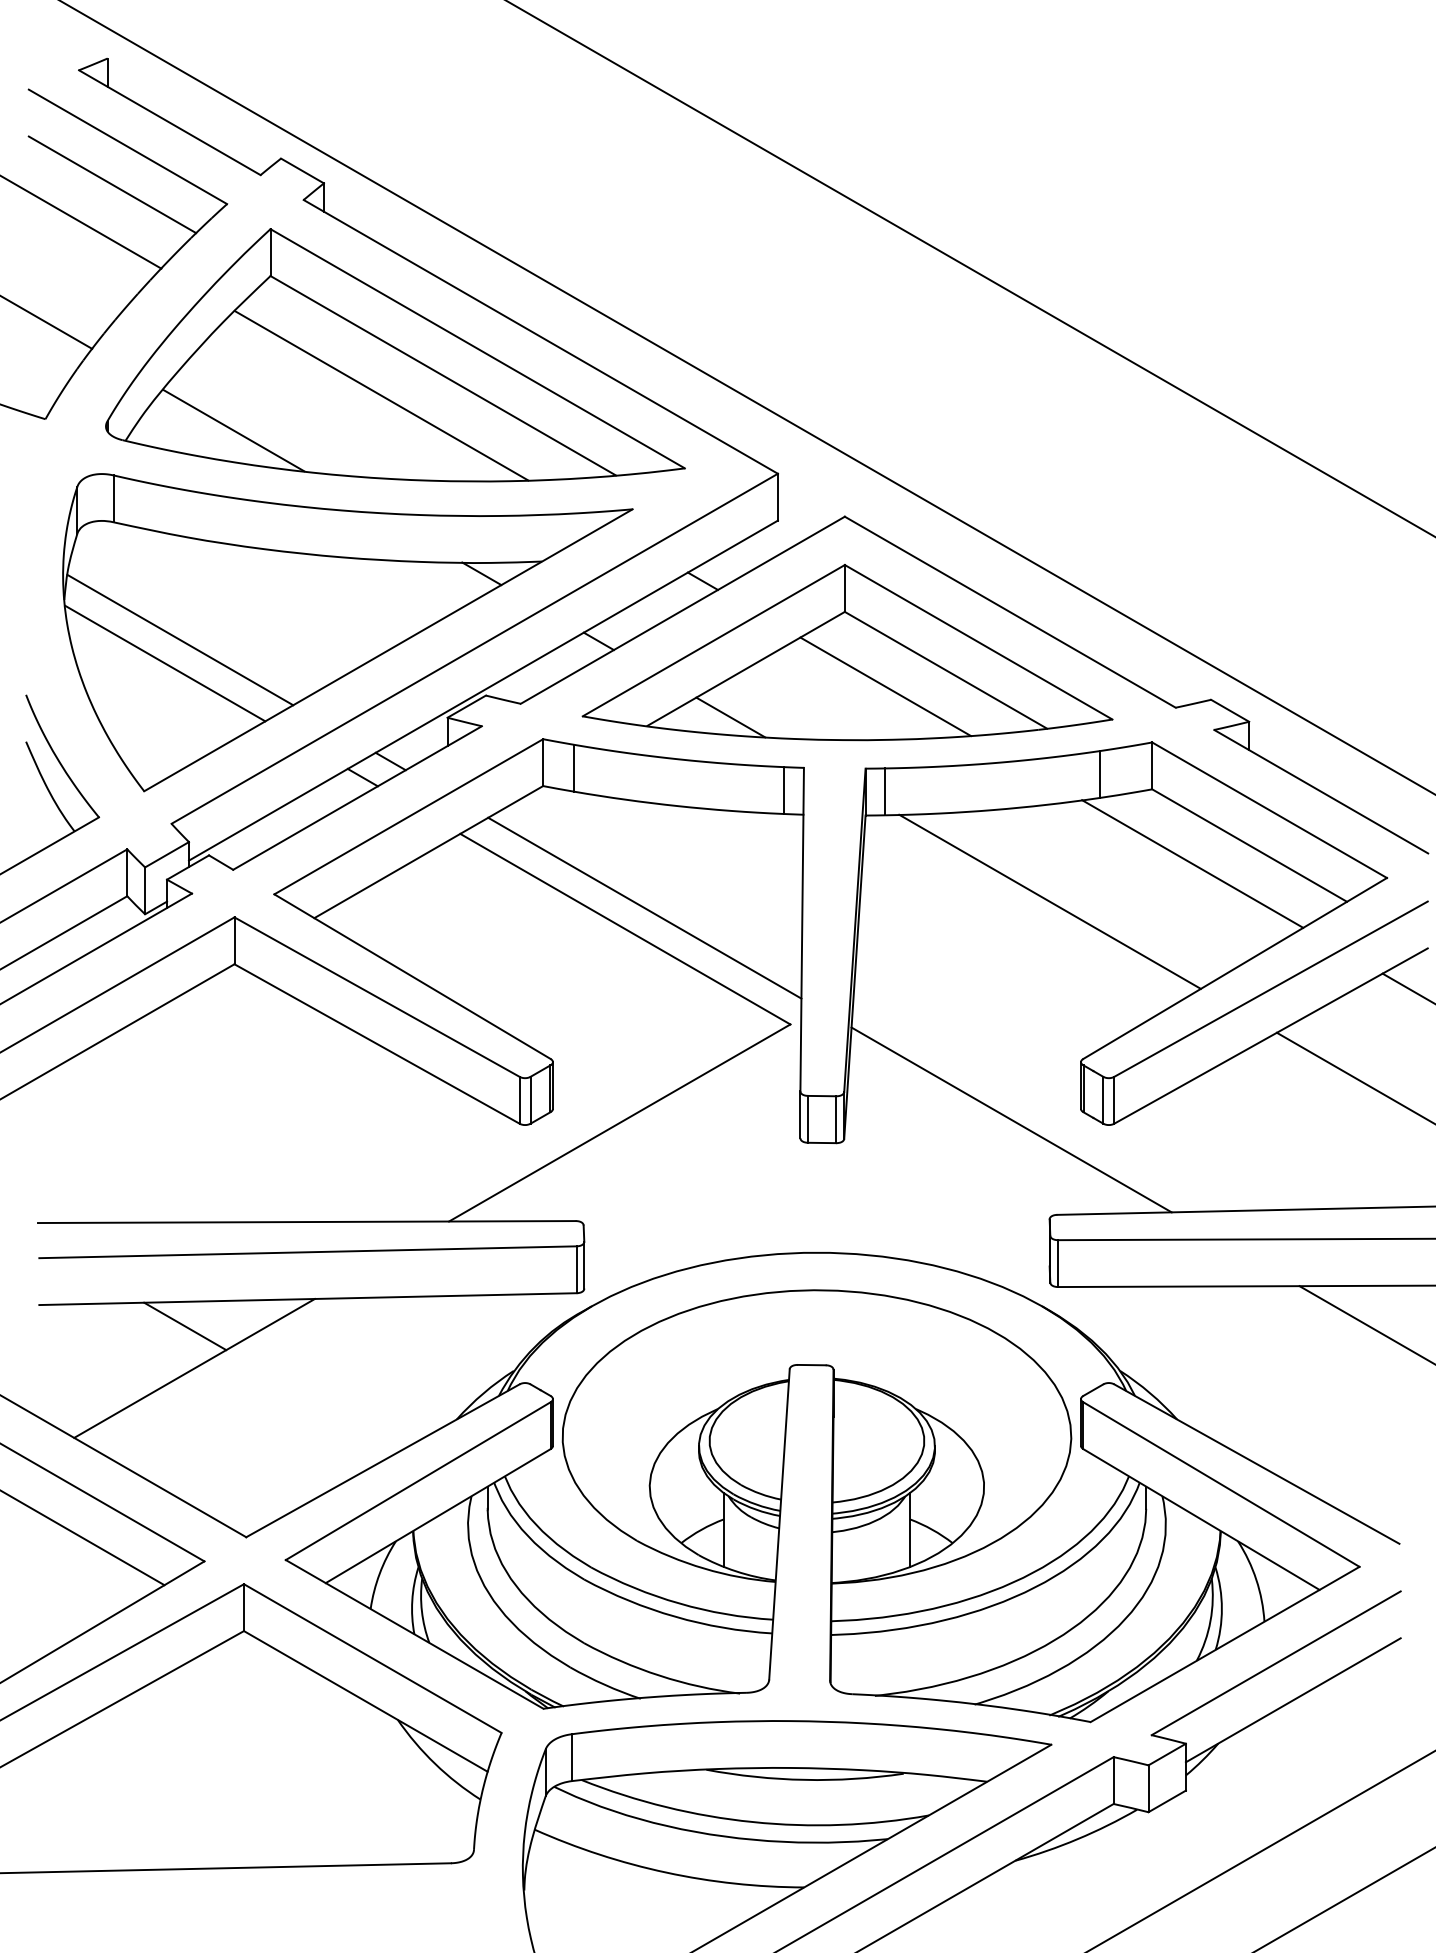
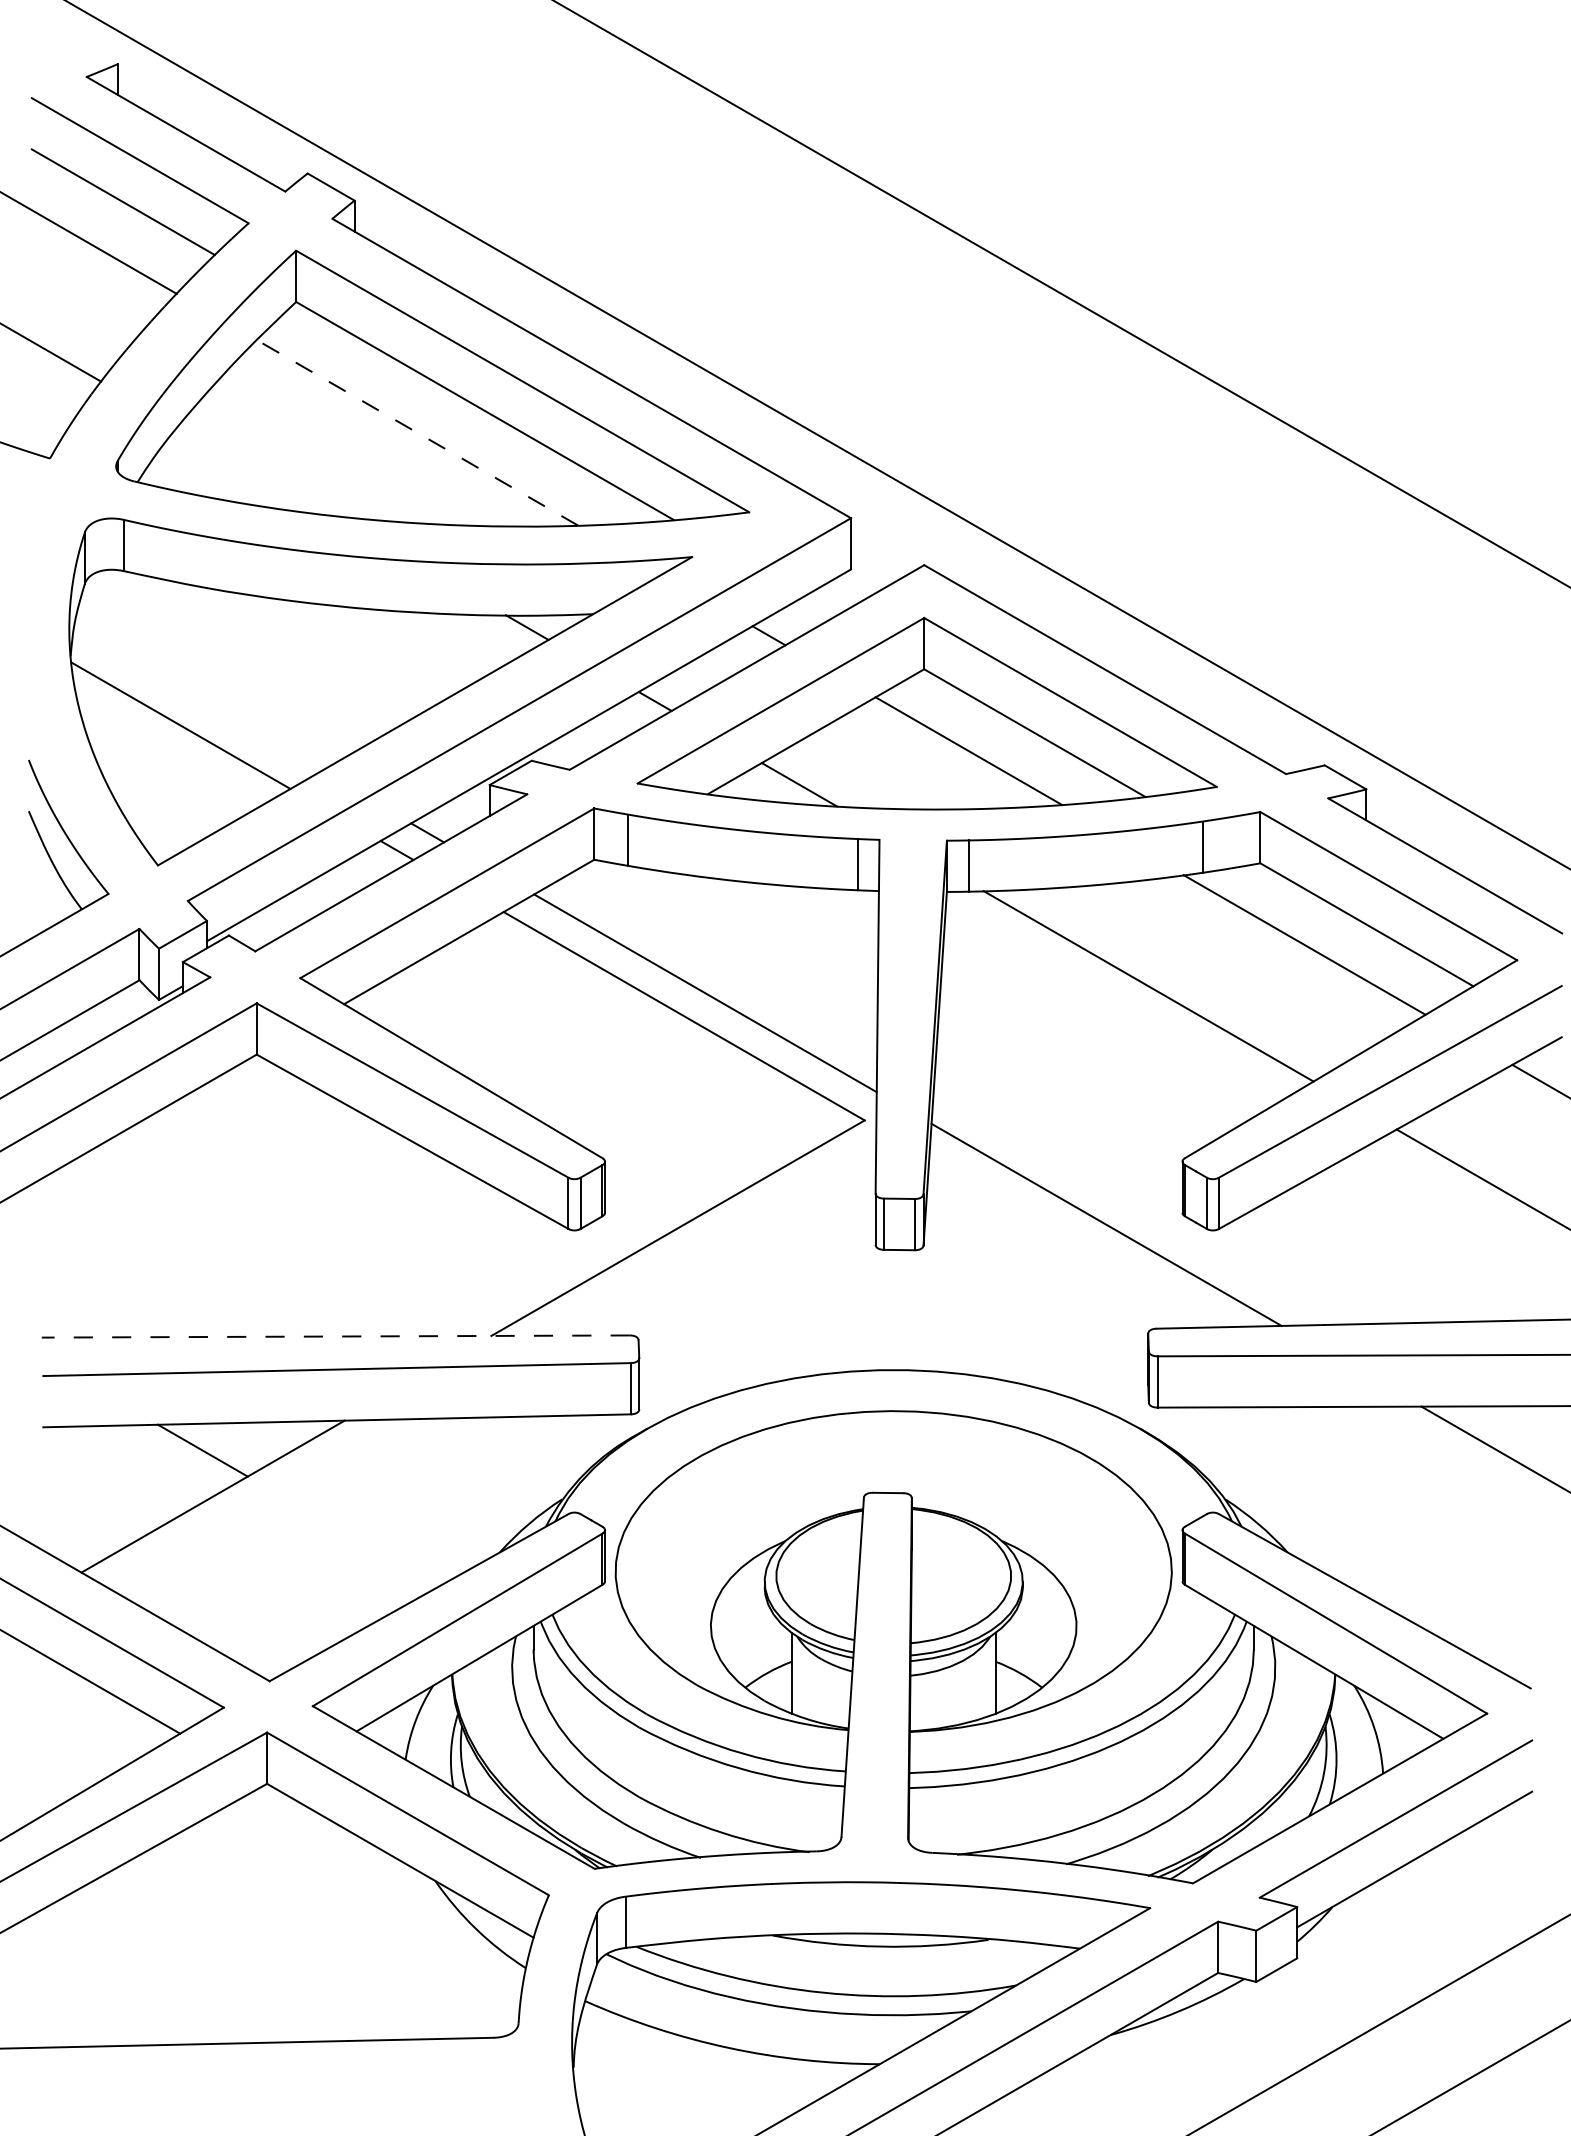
line: (381, 395) -> (417, 432), solid -> dashed
line: (233, 430) -> (255, 470), removed
line: (180, 639) -> (197, 699), removed
line: (306, 1222) -> (335, 1336), solid -> dashed

